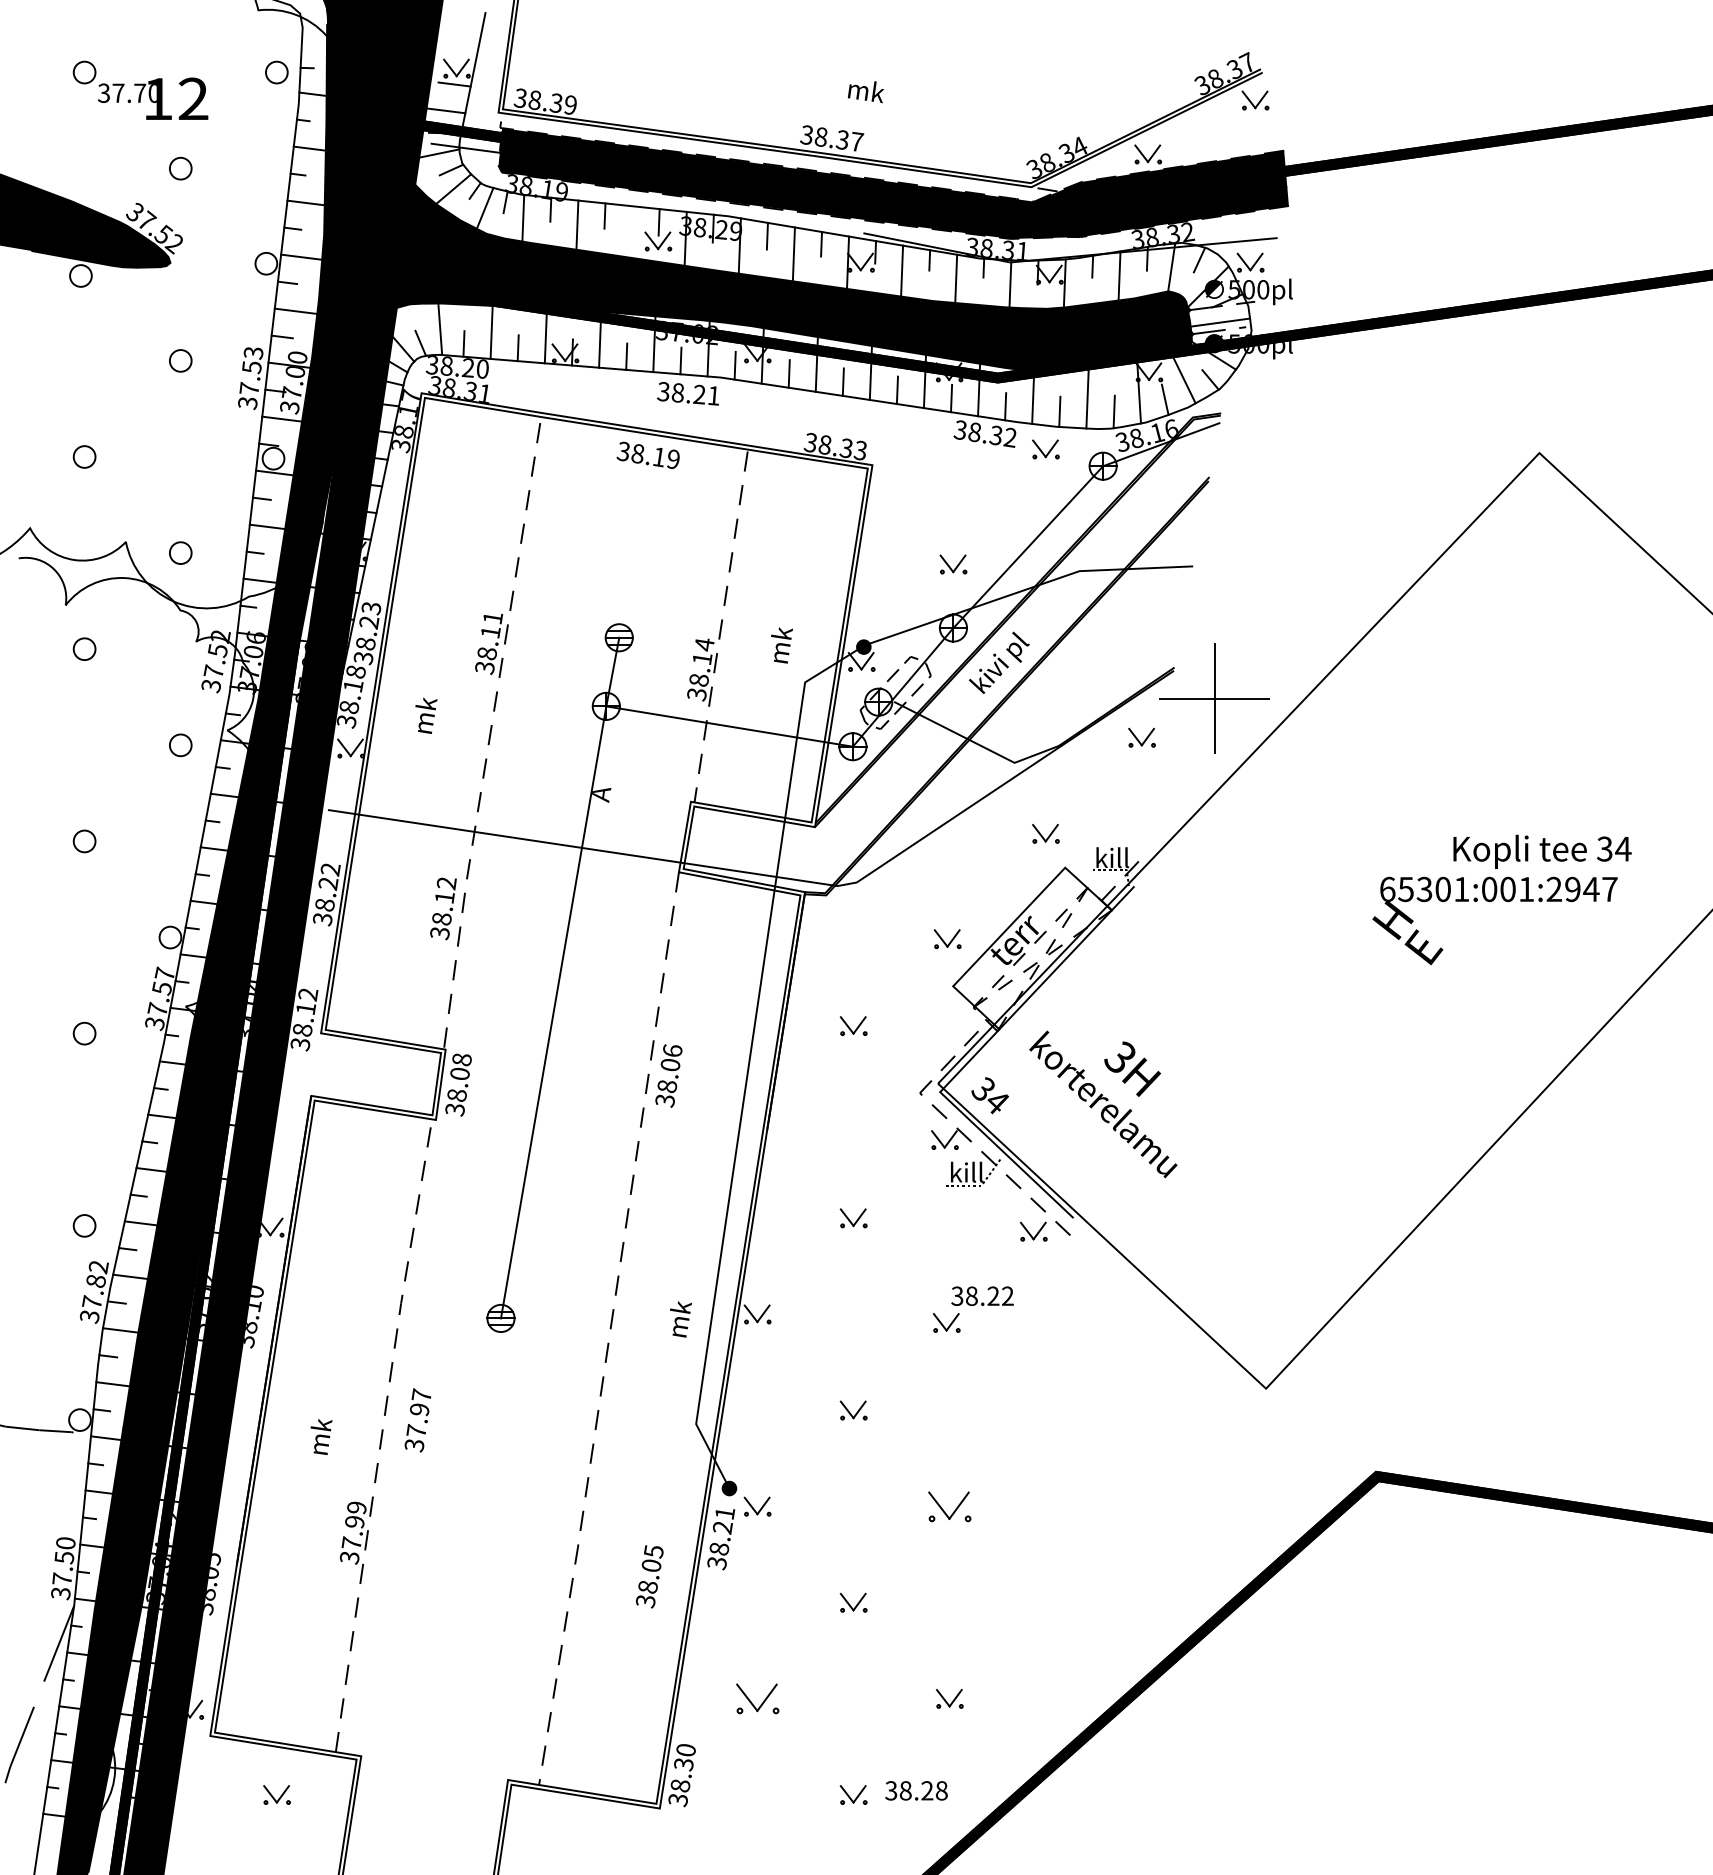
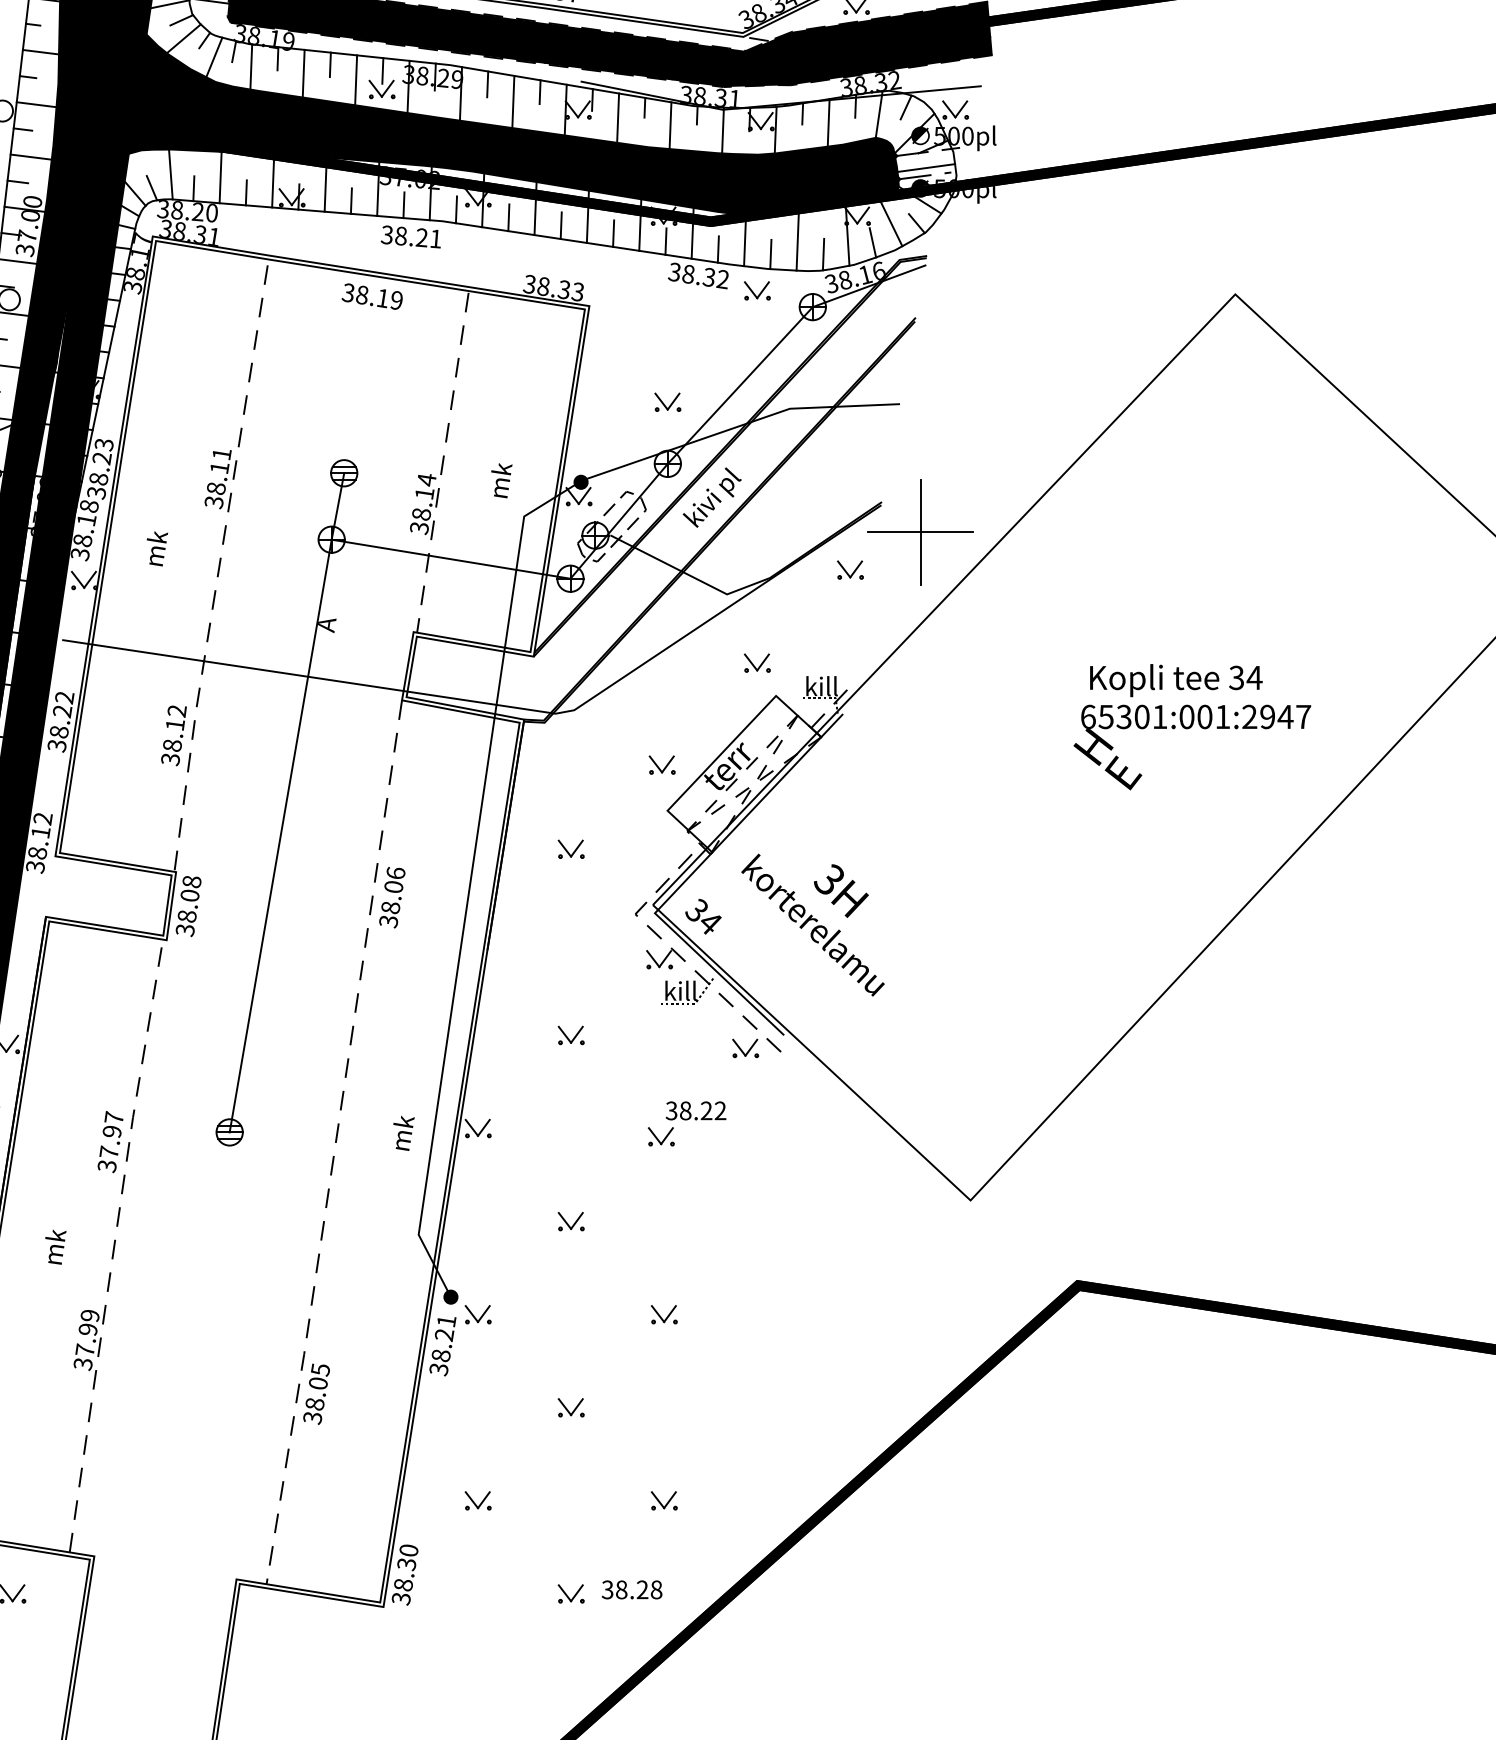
line: (631, 231) -> (356, 79), added
text: (1542, 851) -> (1176, 680), moved
text: (417, 1420) -> (110, 1142), moved
part: (949, 1506) -> (664, 1314), size x0.62
text: (649, 1576) -> (316, 1393), moved
part: (757, 1698) -> (478, 1500), size x0.62

